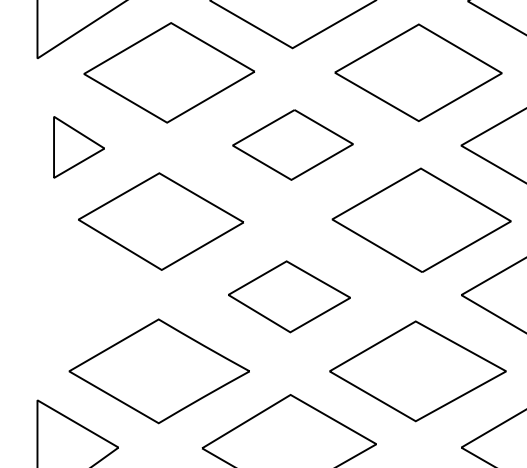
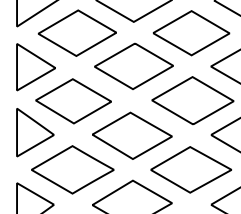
part: (291, 143) -> (133, 65), size x1.43
part: (77, 147) -> (35, 67), size x1.67
part: (77, 289) -> (35, 132), added
part: (289, 296) -> (132, 135), size x1.43

